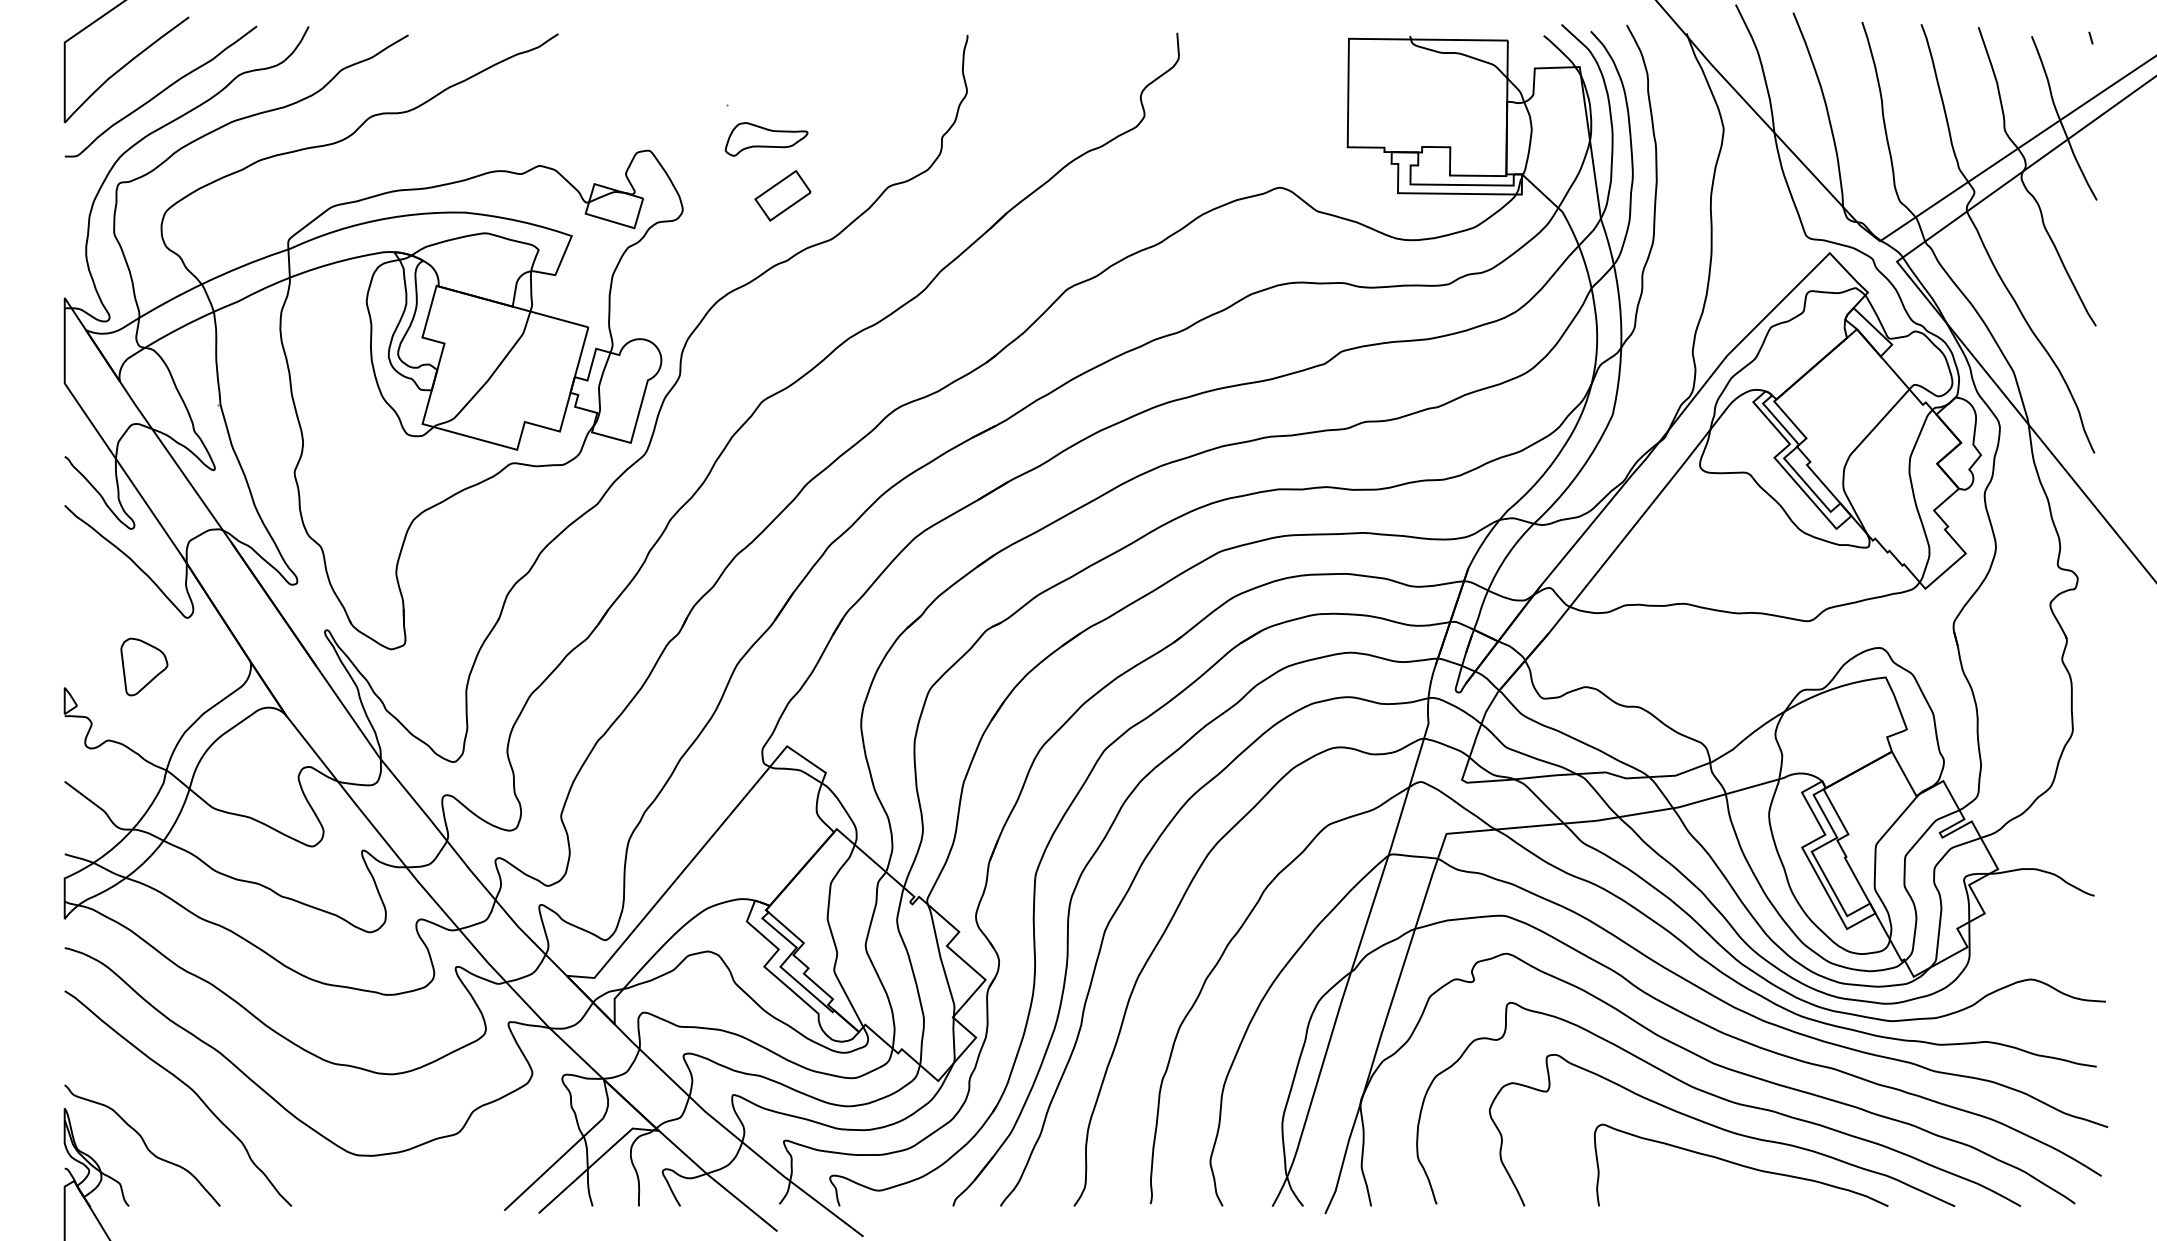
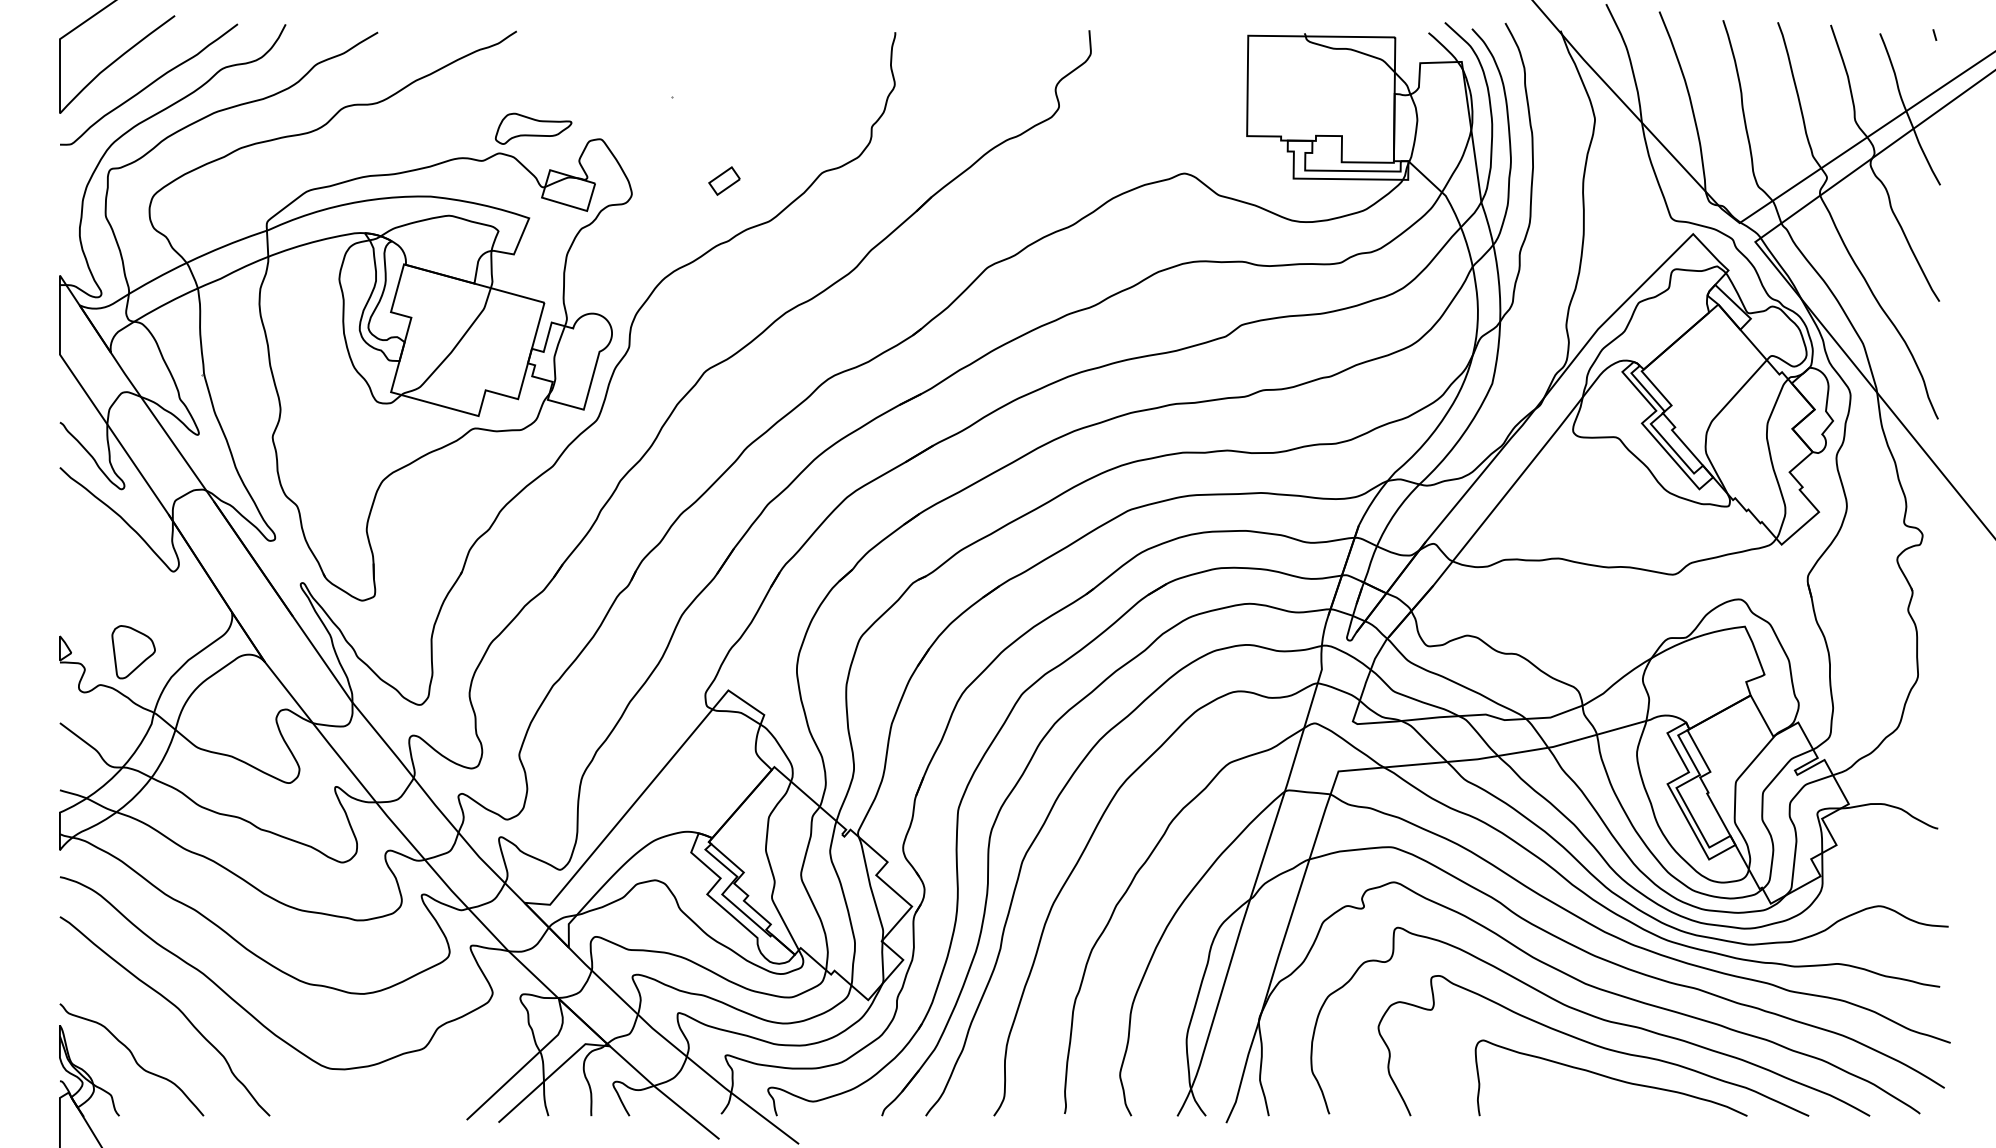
part: (766, 139) -> (533, 128), moved
part: (782, 195) -> (724, 180), size x0.6
part: (144, 666) -> (133, 651), moved

